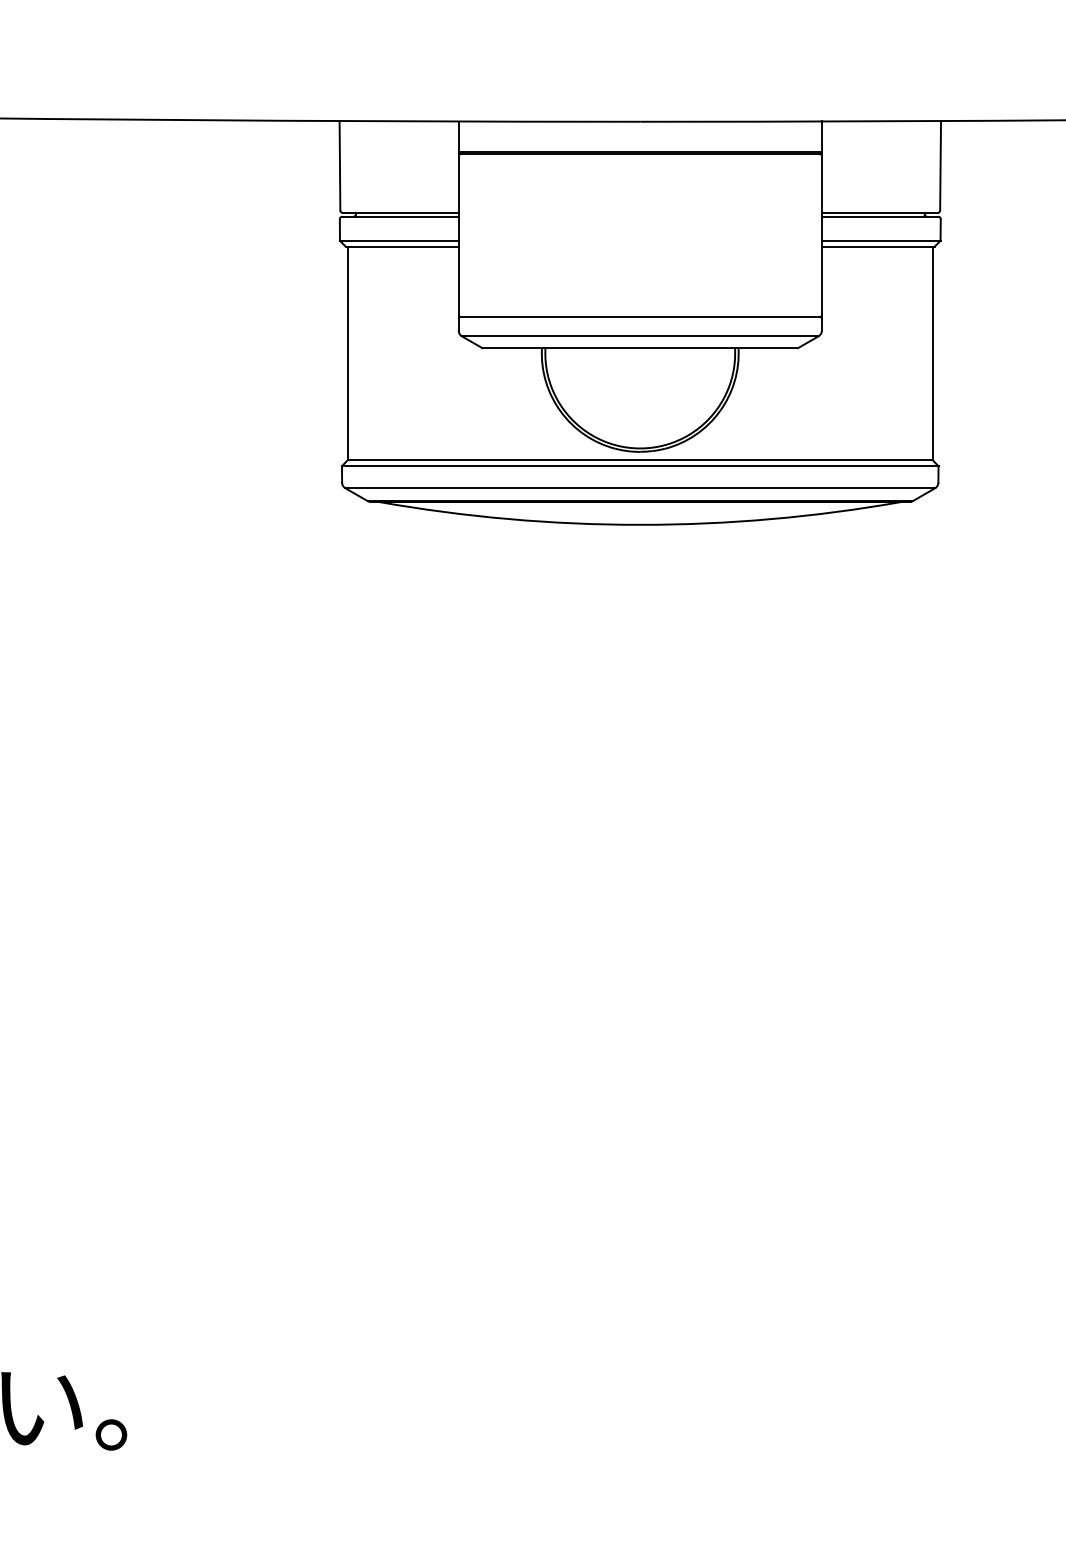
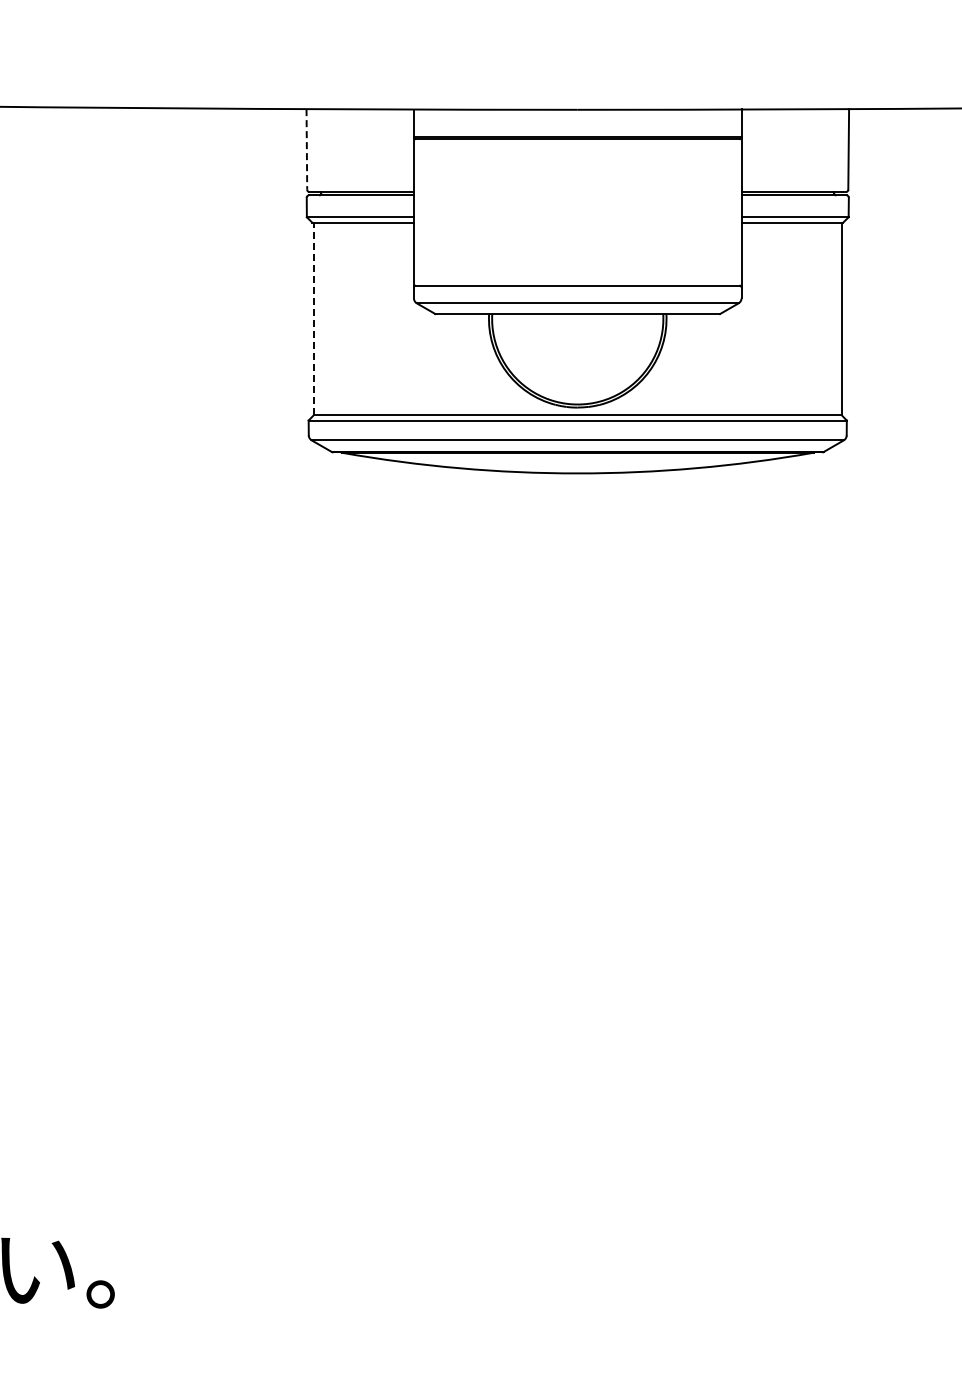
line: (339, 165) -> (306, 149), solid -> dashed
line: (347, 353) -> (313, 318), solid -> dashed

